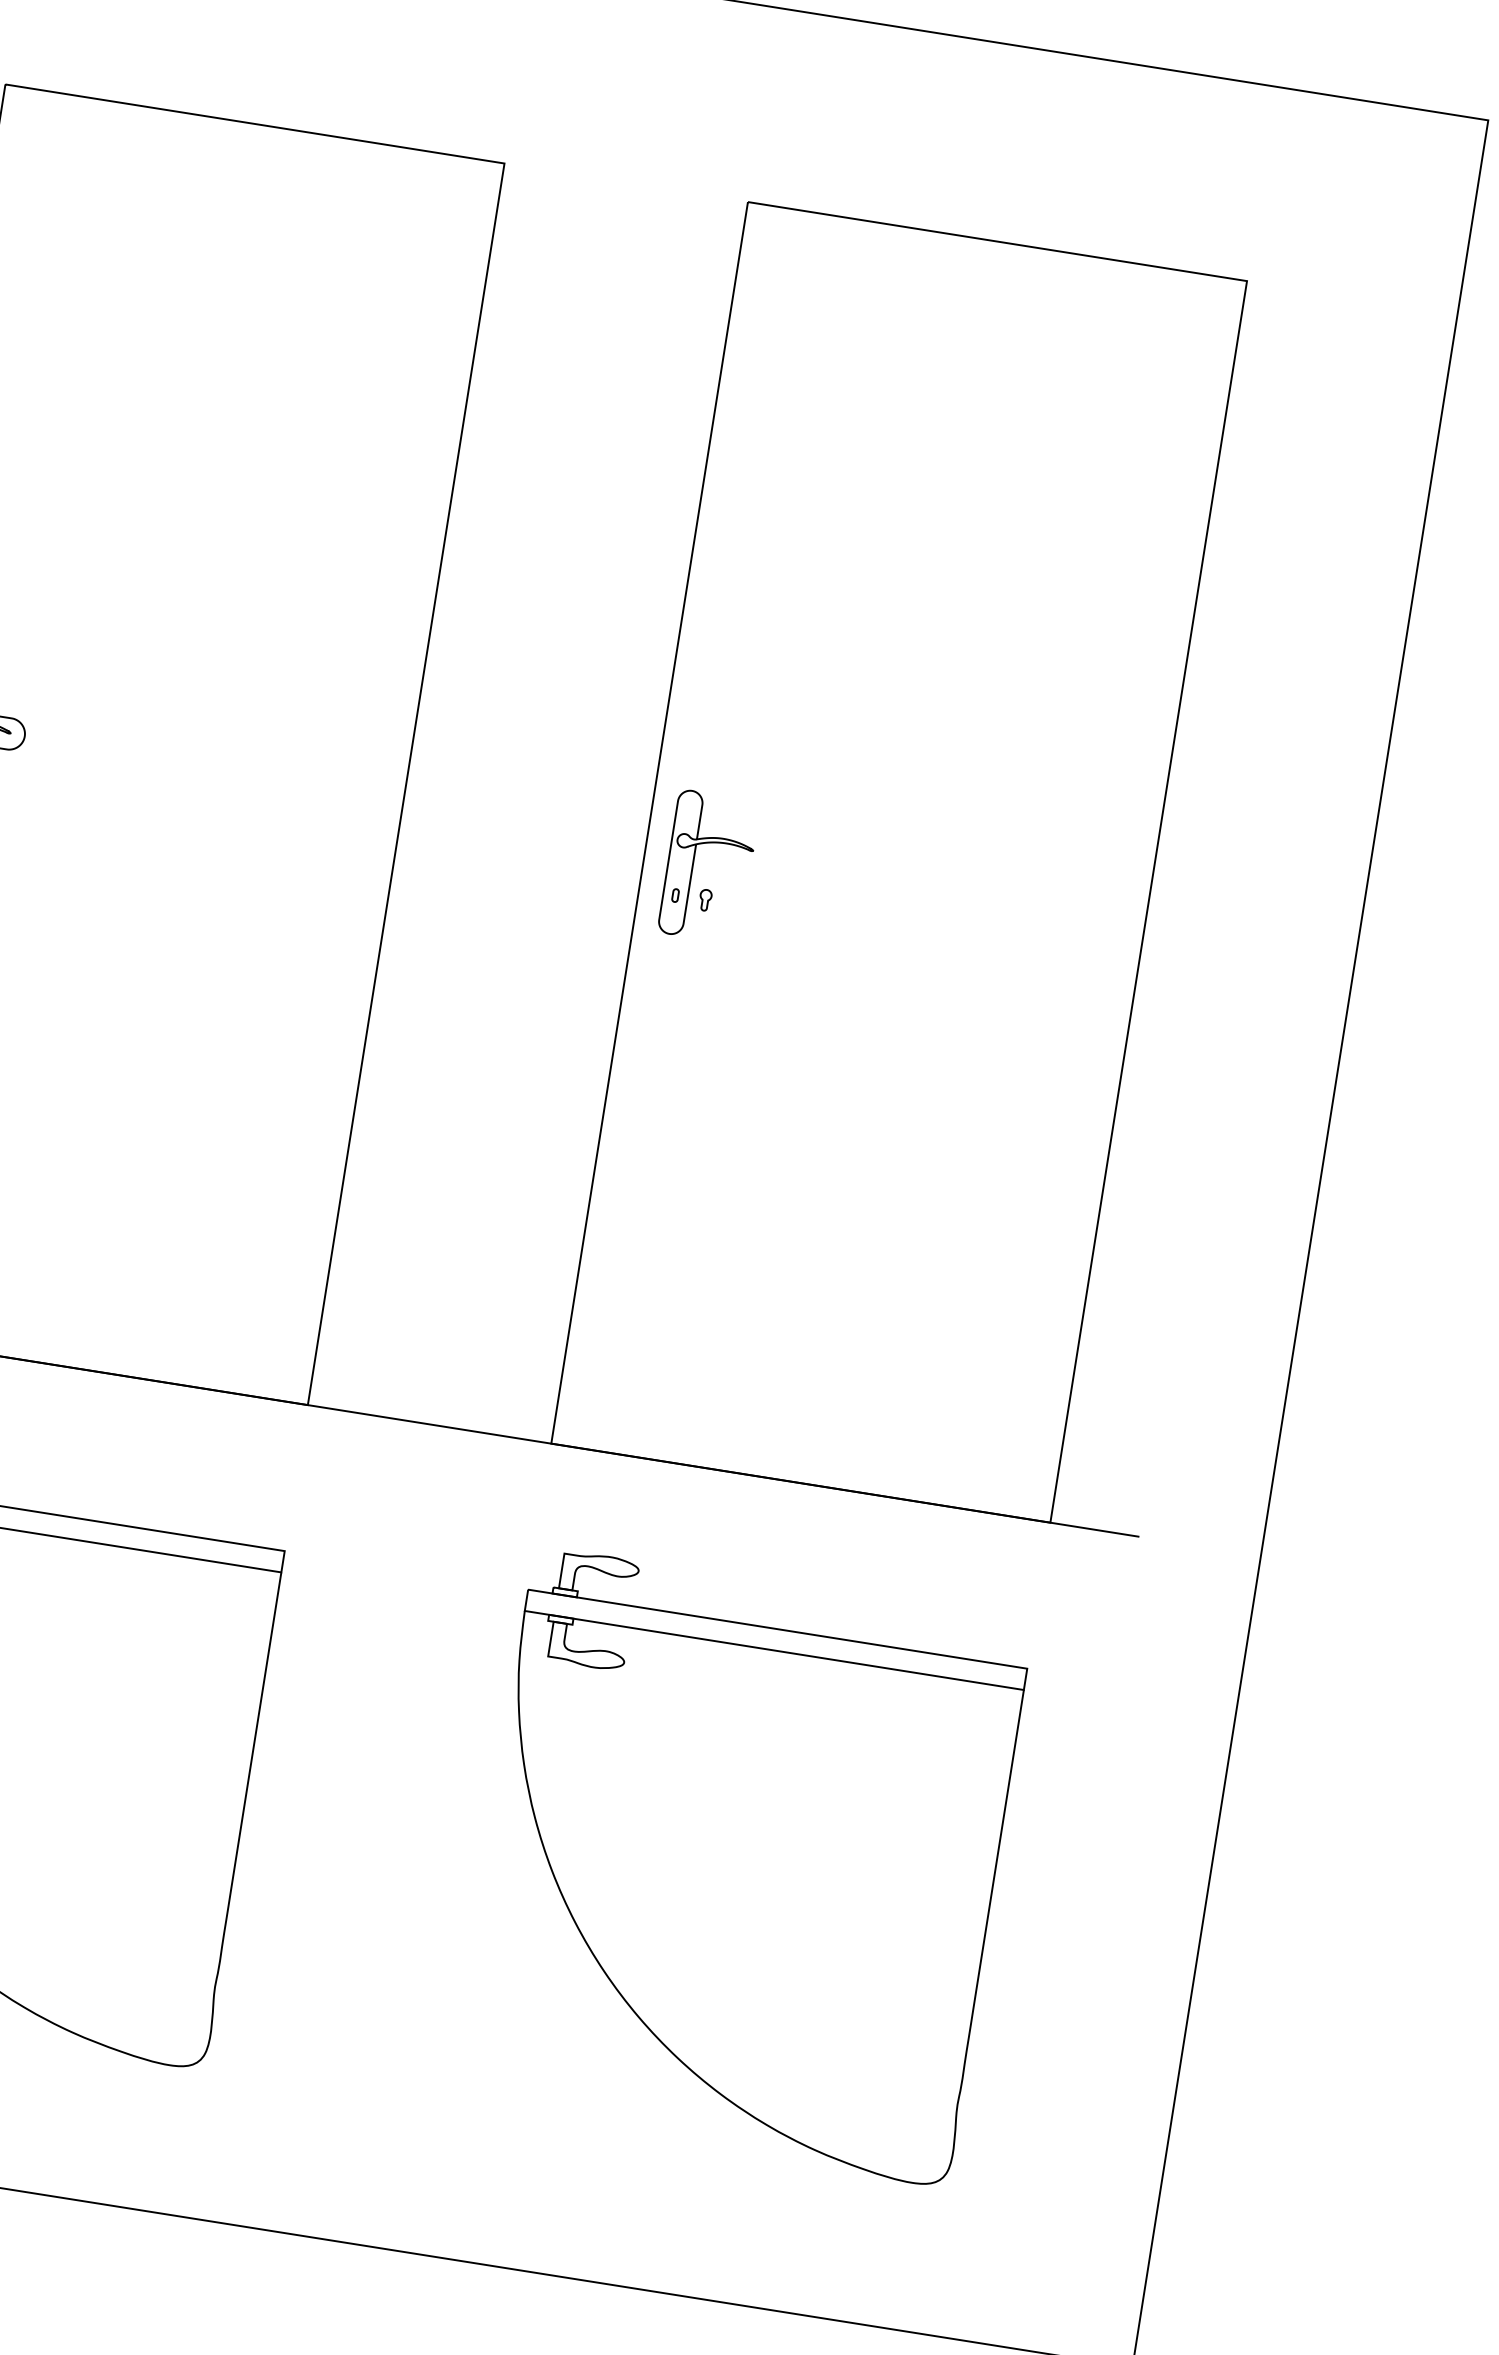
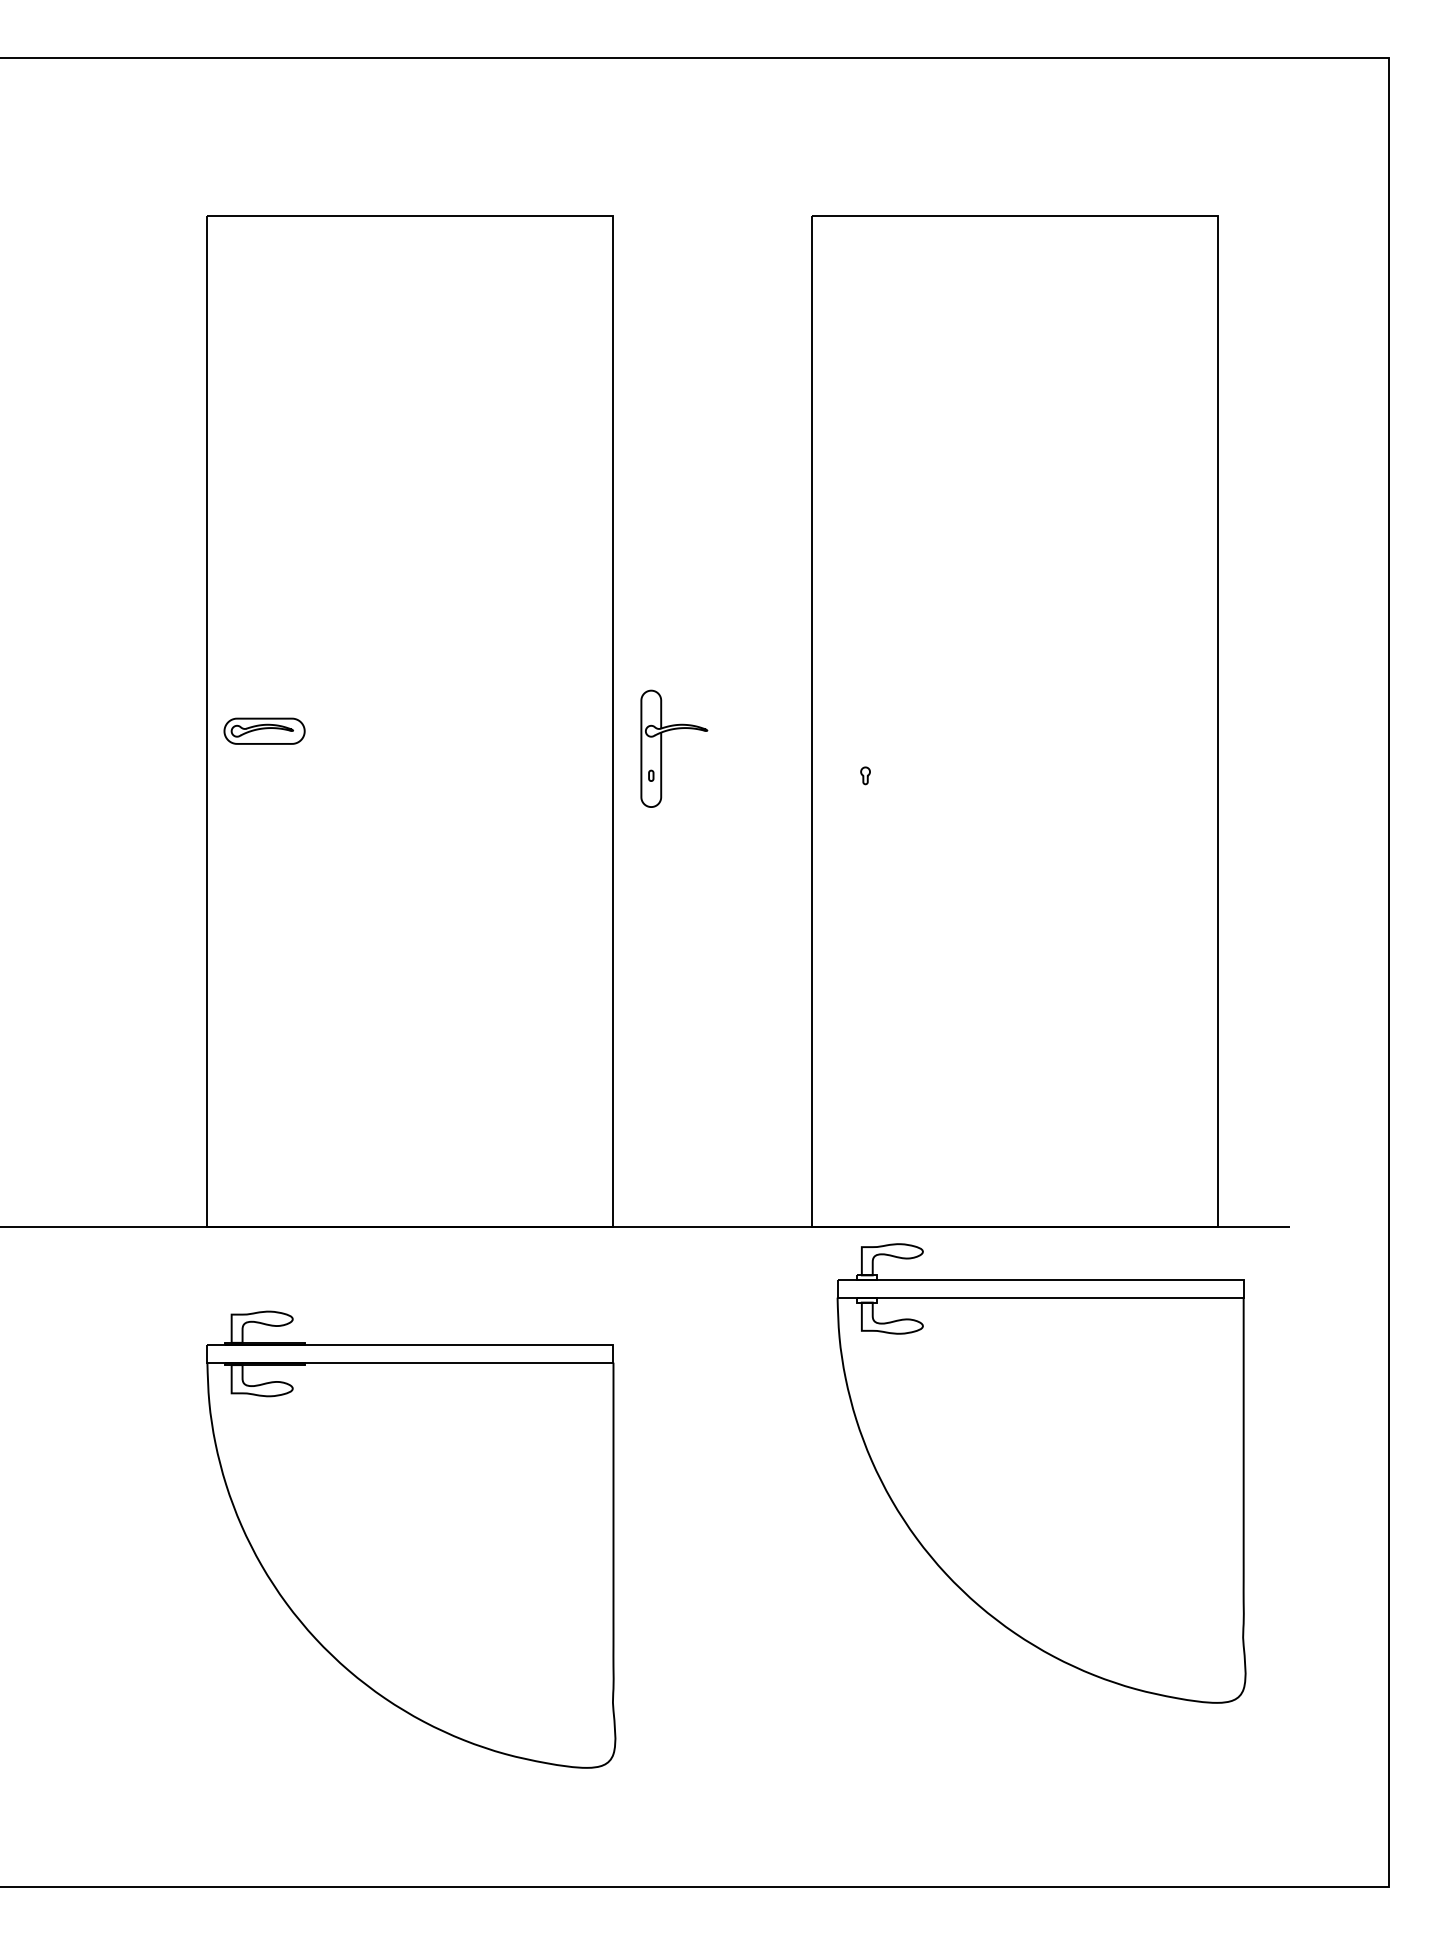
part: (694, 864) -> (662, 748), moved
part: (741, 1866) -> (1041, 1473), moved

